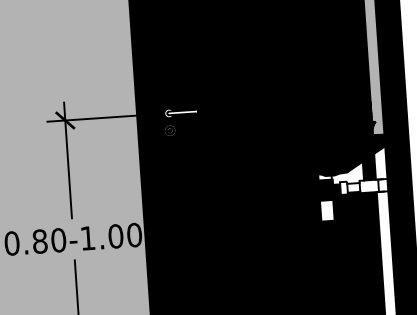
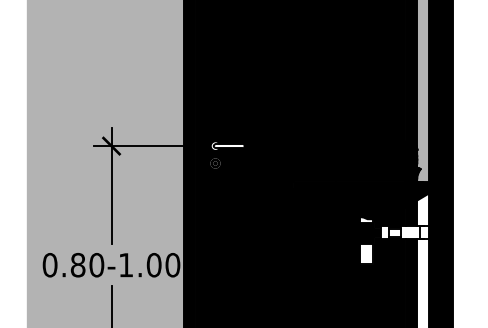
fill: (347, 172) -> (389, 217), added

